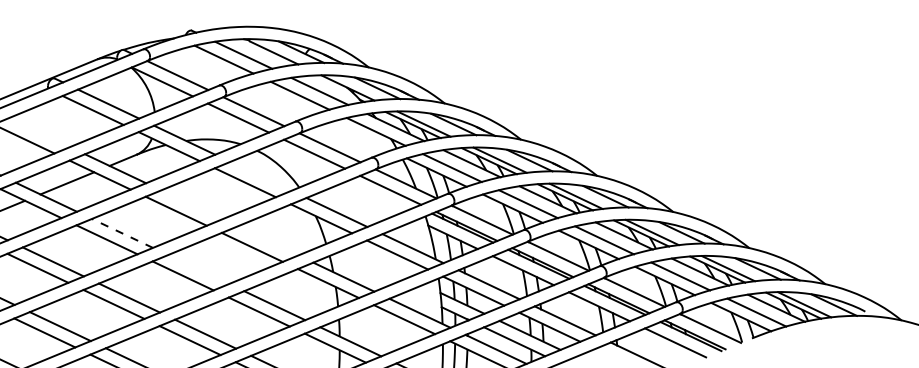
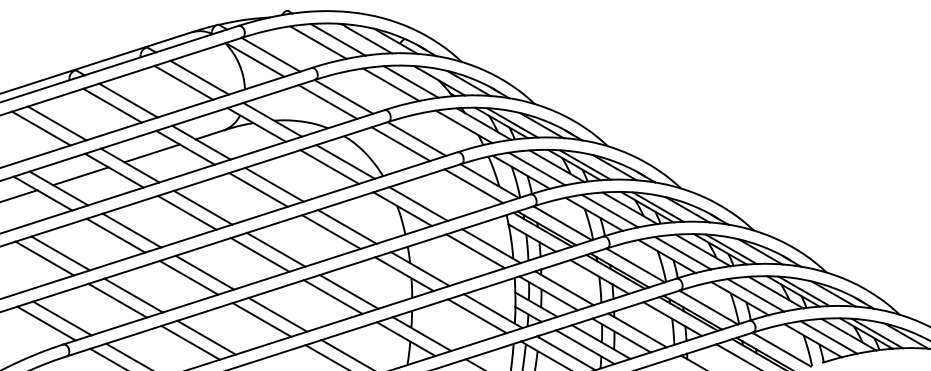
line: (39, 132) -> (128, 100), added
line: (260, 175) -> (345, 161), added
line: (191, 204) -> (274, 184), added
line: (122, 233) -> (203, 207), dashed -> solid
line: (267, 240) -> (347, 226), added
line: (197, 269) -> (275, 249), added

